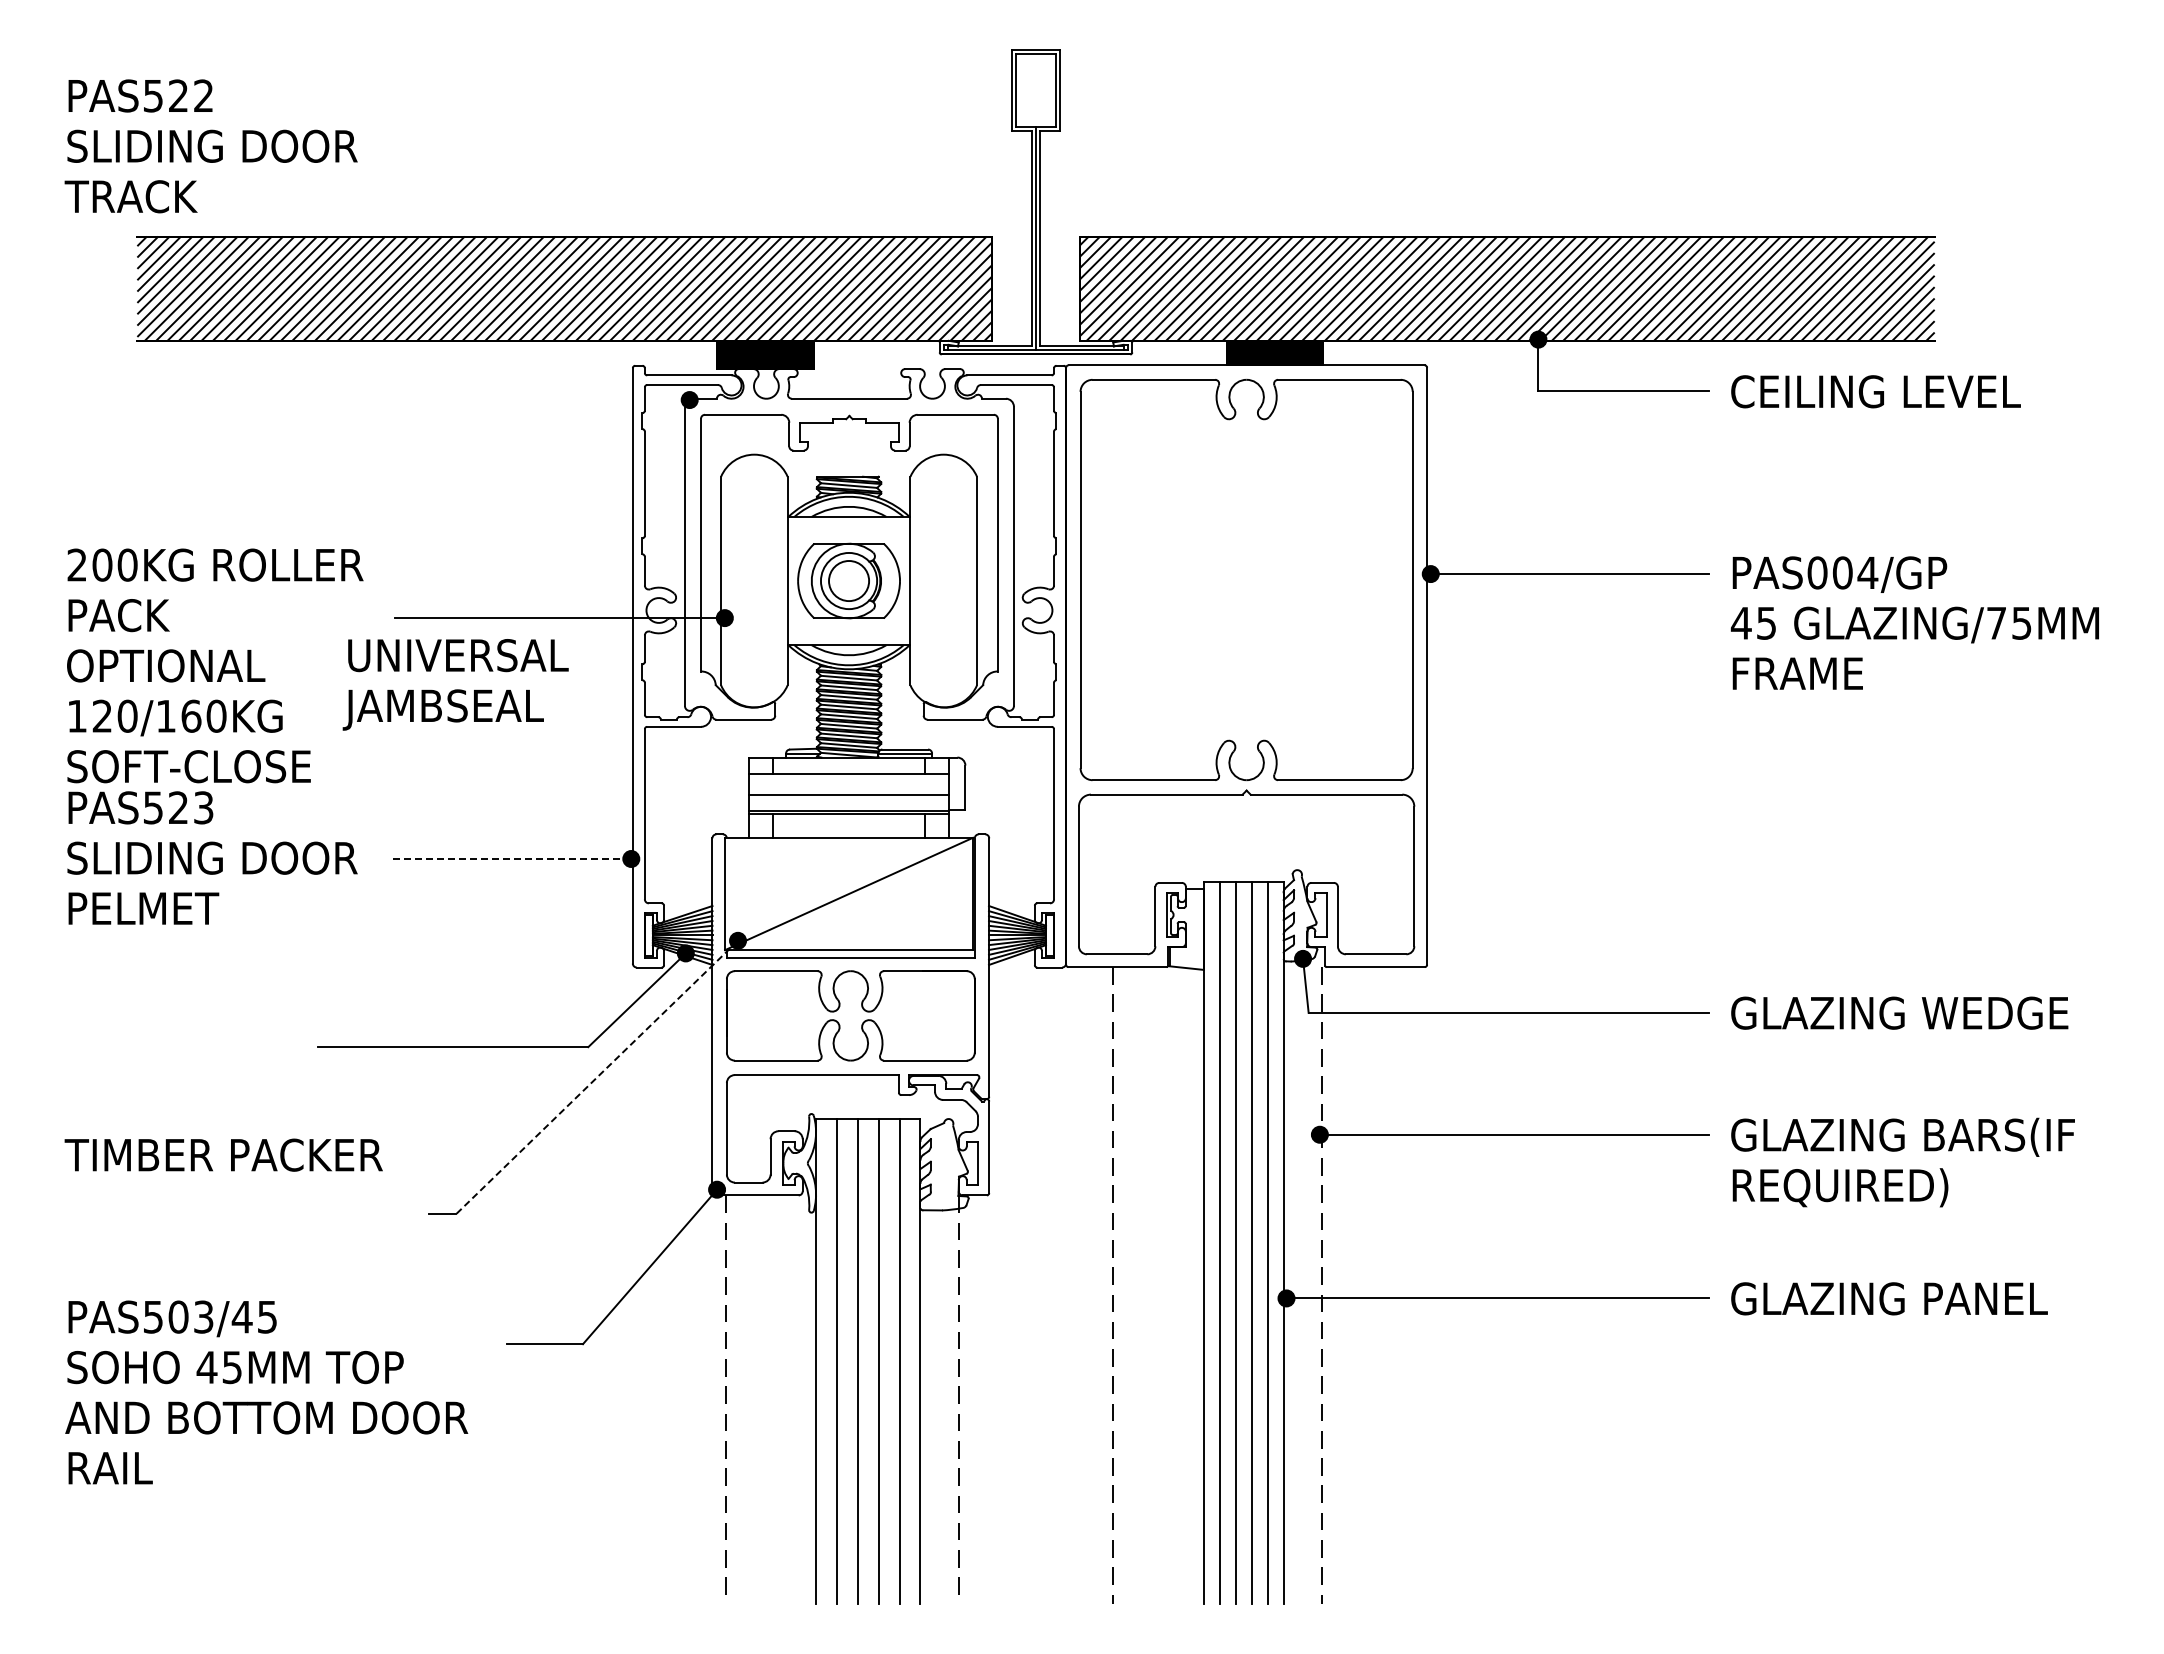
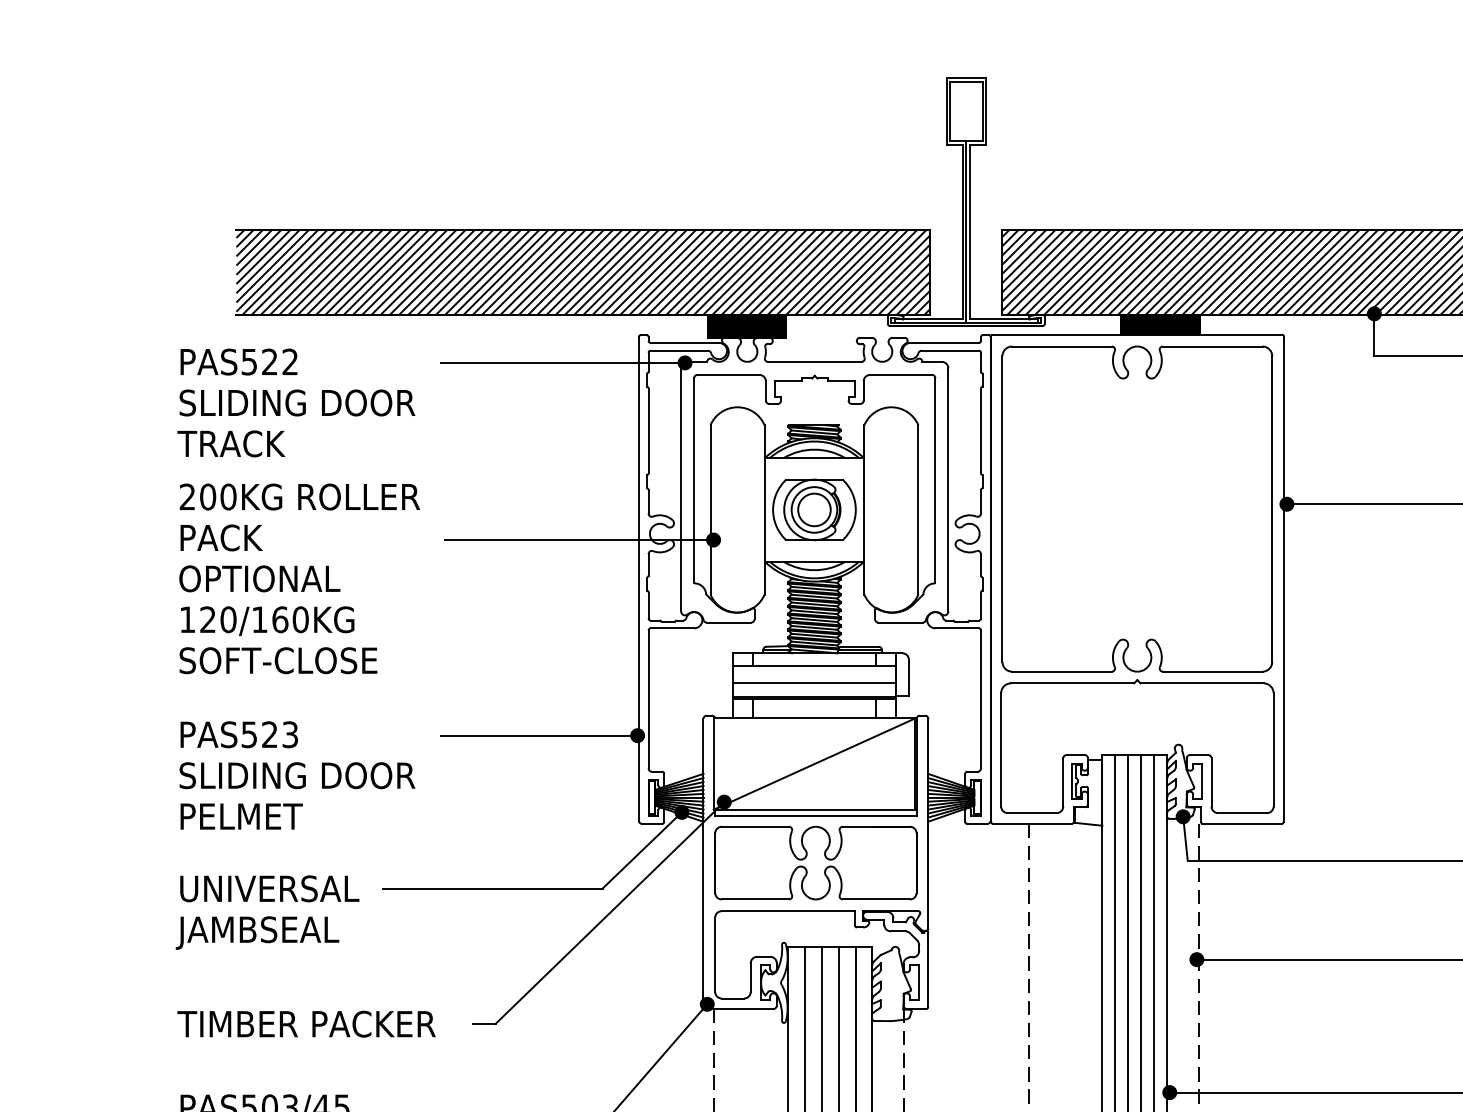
text: (210, 146) -> (295, 403), moved
line: (539, 400) -> (563, 363), added
text: (455, 684) -> (267, 912), moved
text: (212, 857) -> (297, 775), moved
line: (509, 858) -> (538, 735), dashed -> solid
line: (596, 1077) -> (609, 913), dashed -> solid
text: (223, 1154) -> (306, 1023), moved

